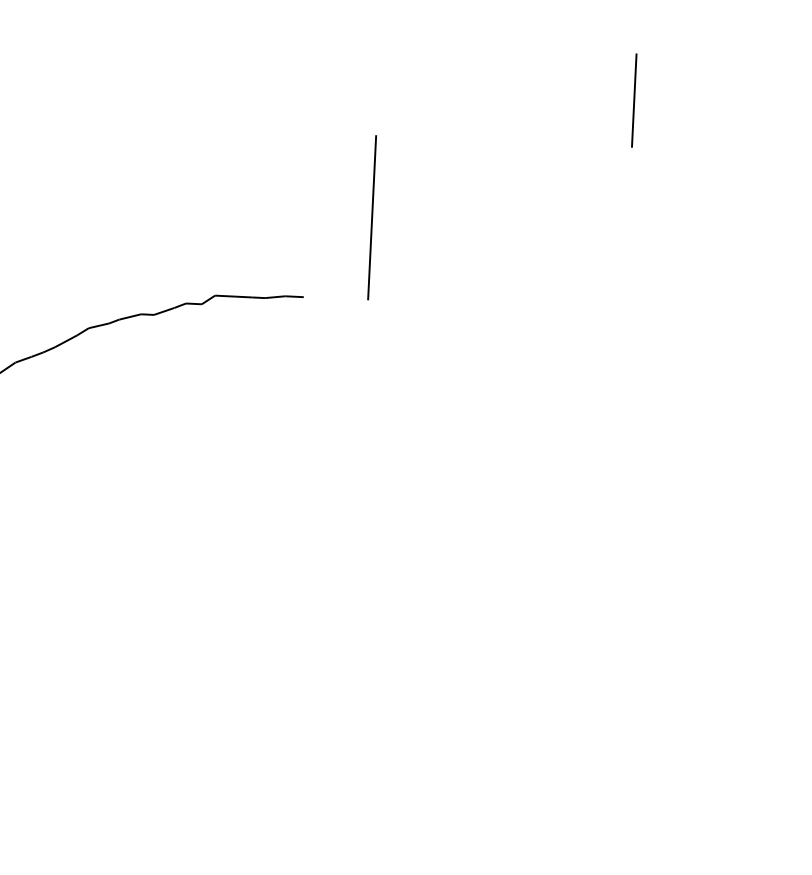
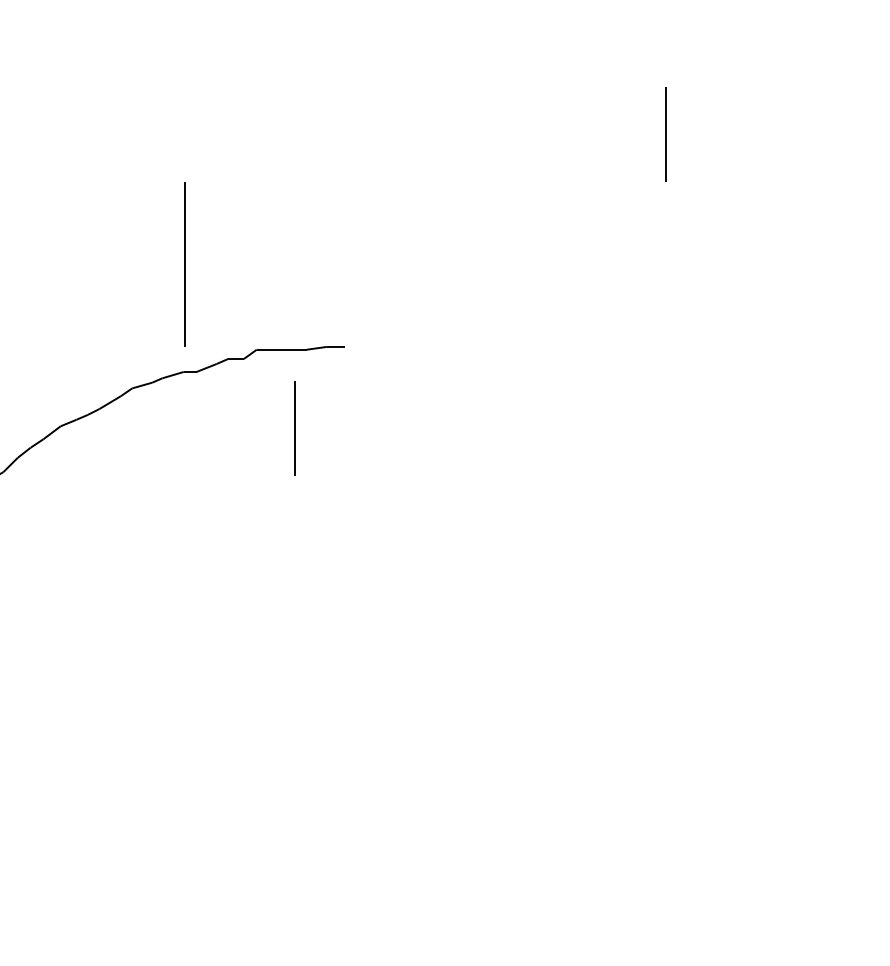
line: (371, 217) -> (184, 264), moved
line: (248, 376) -> (294, 428), added

